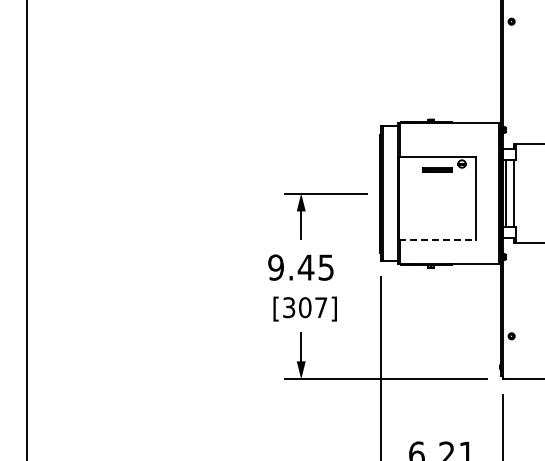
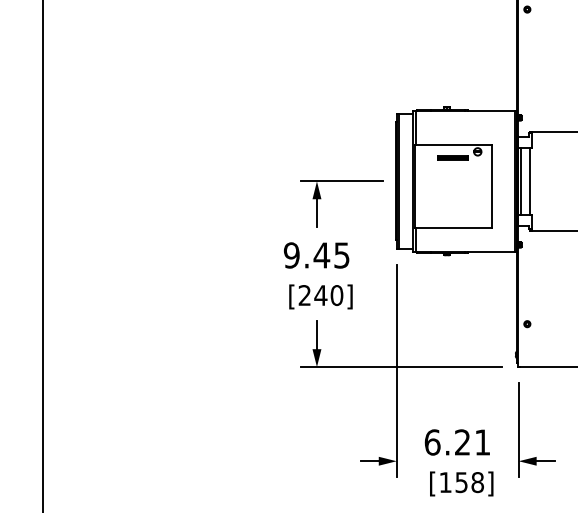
line: (437, 239) -> (453, 227), dashed -> solid
text: (304, 307) -> (320, 295), [307] -> [240]

